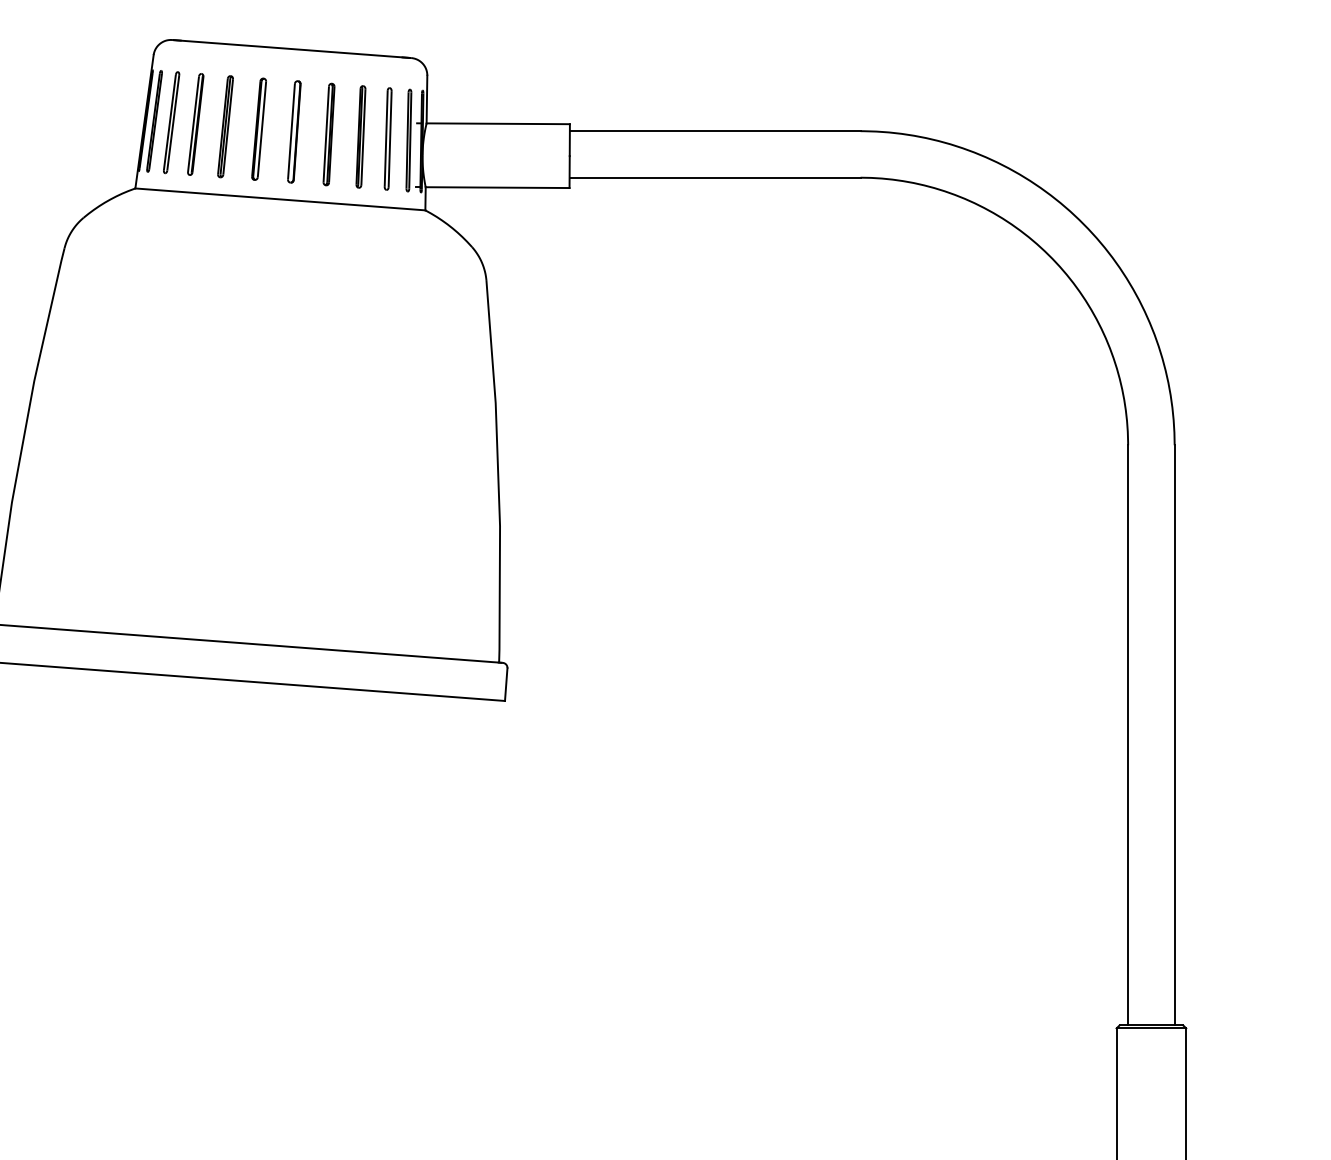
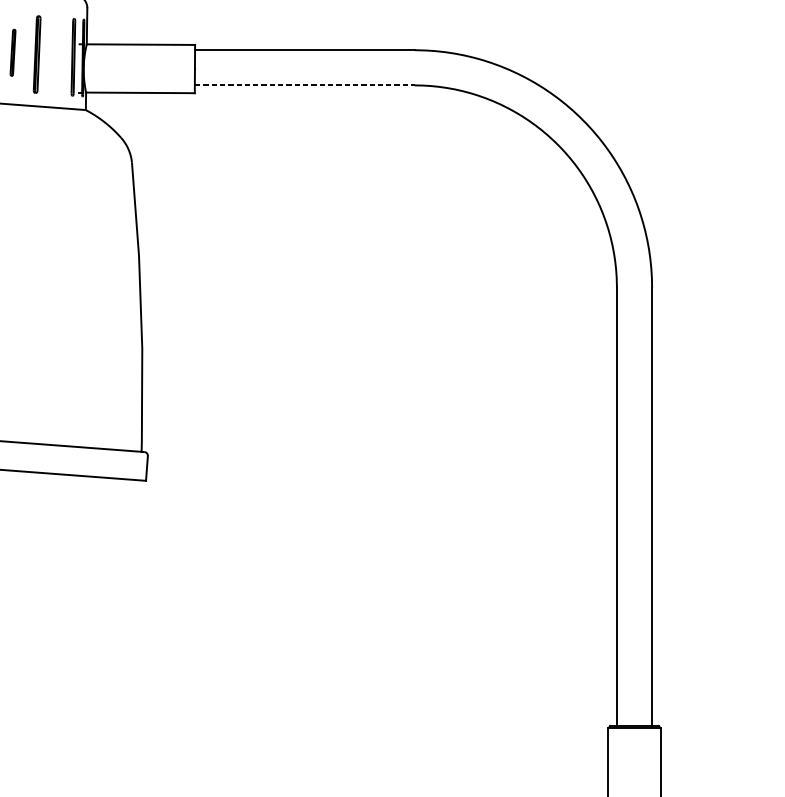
part: (328, 134) -> (12, 52), size x0.6
part: (387, 138) -> (57, 55), removed
line: (715, 177) -> (305, 85), solid -> dashed

